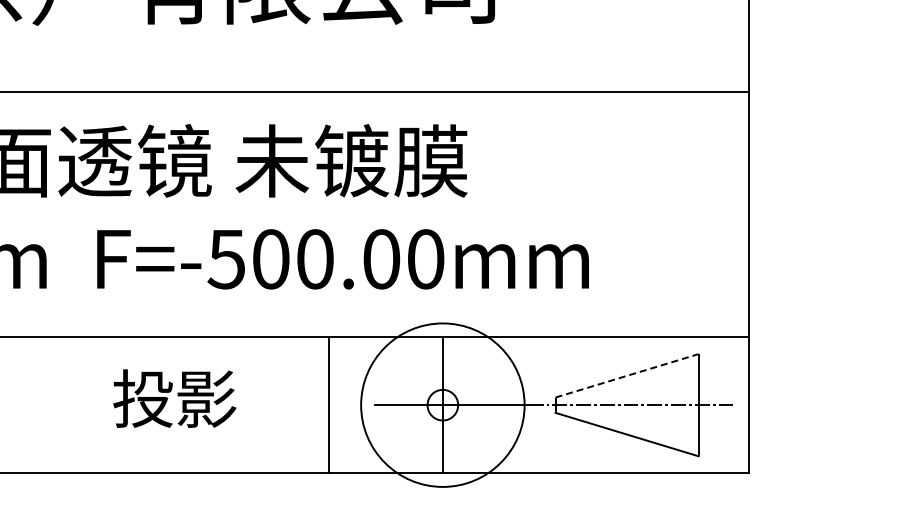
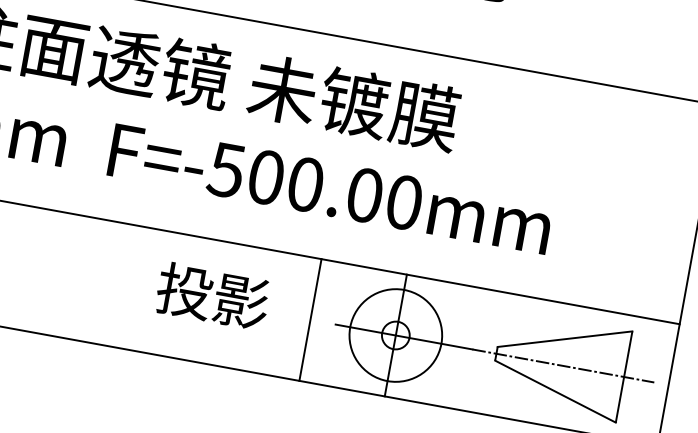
line: (627, 375) -> (565, 338), dashed -> solid
text: (174, 398) -> (212, 296), moved
line: (329, 404) -> (310, 319), moved
circle: (442, 405) -> (395, 335), size x0.62

